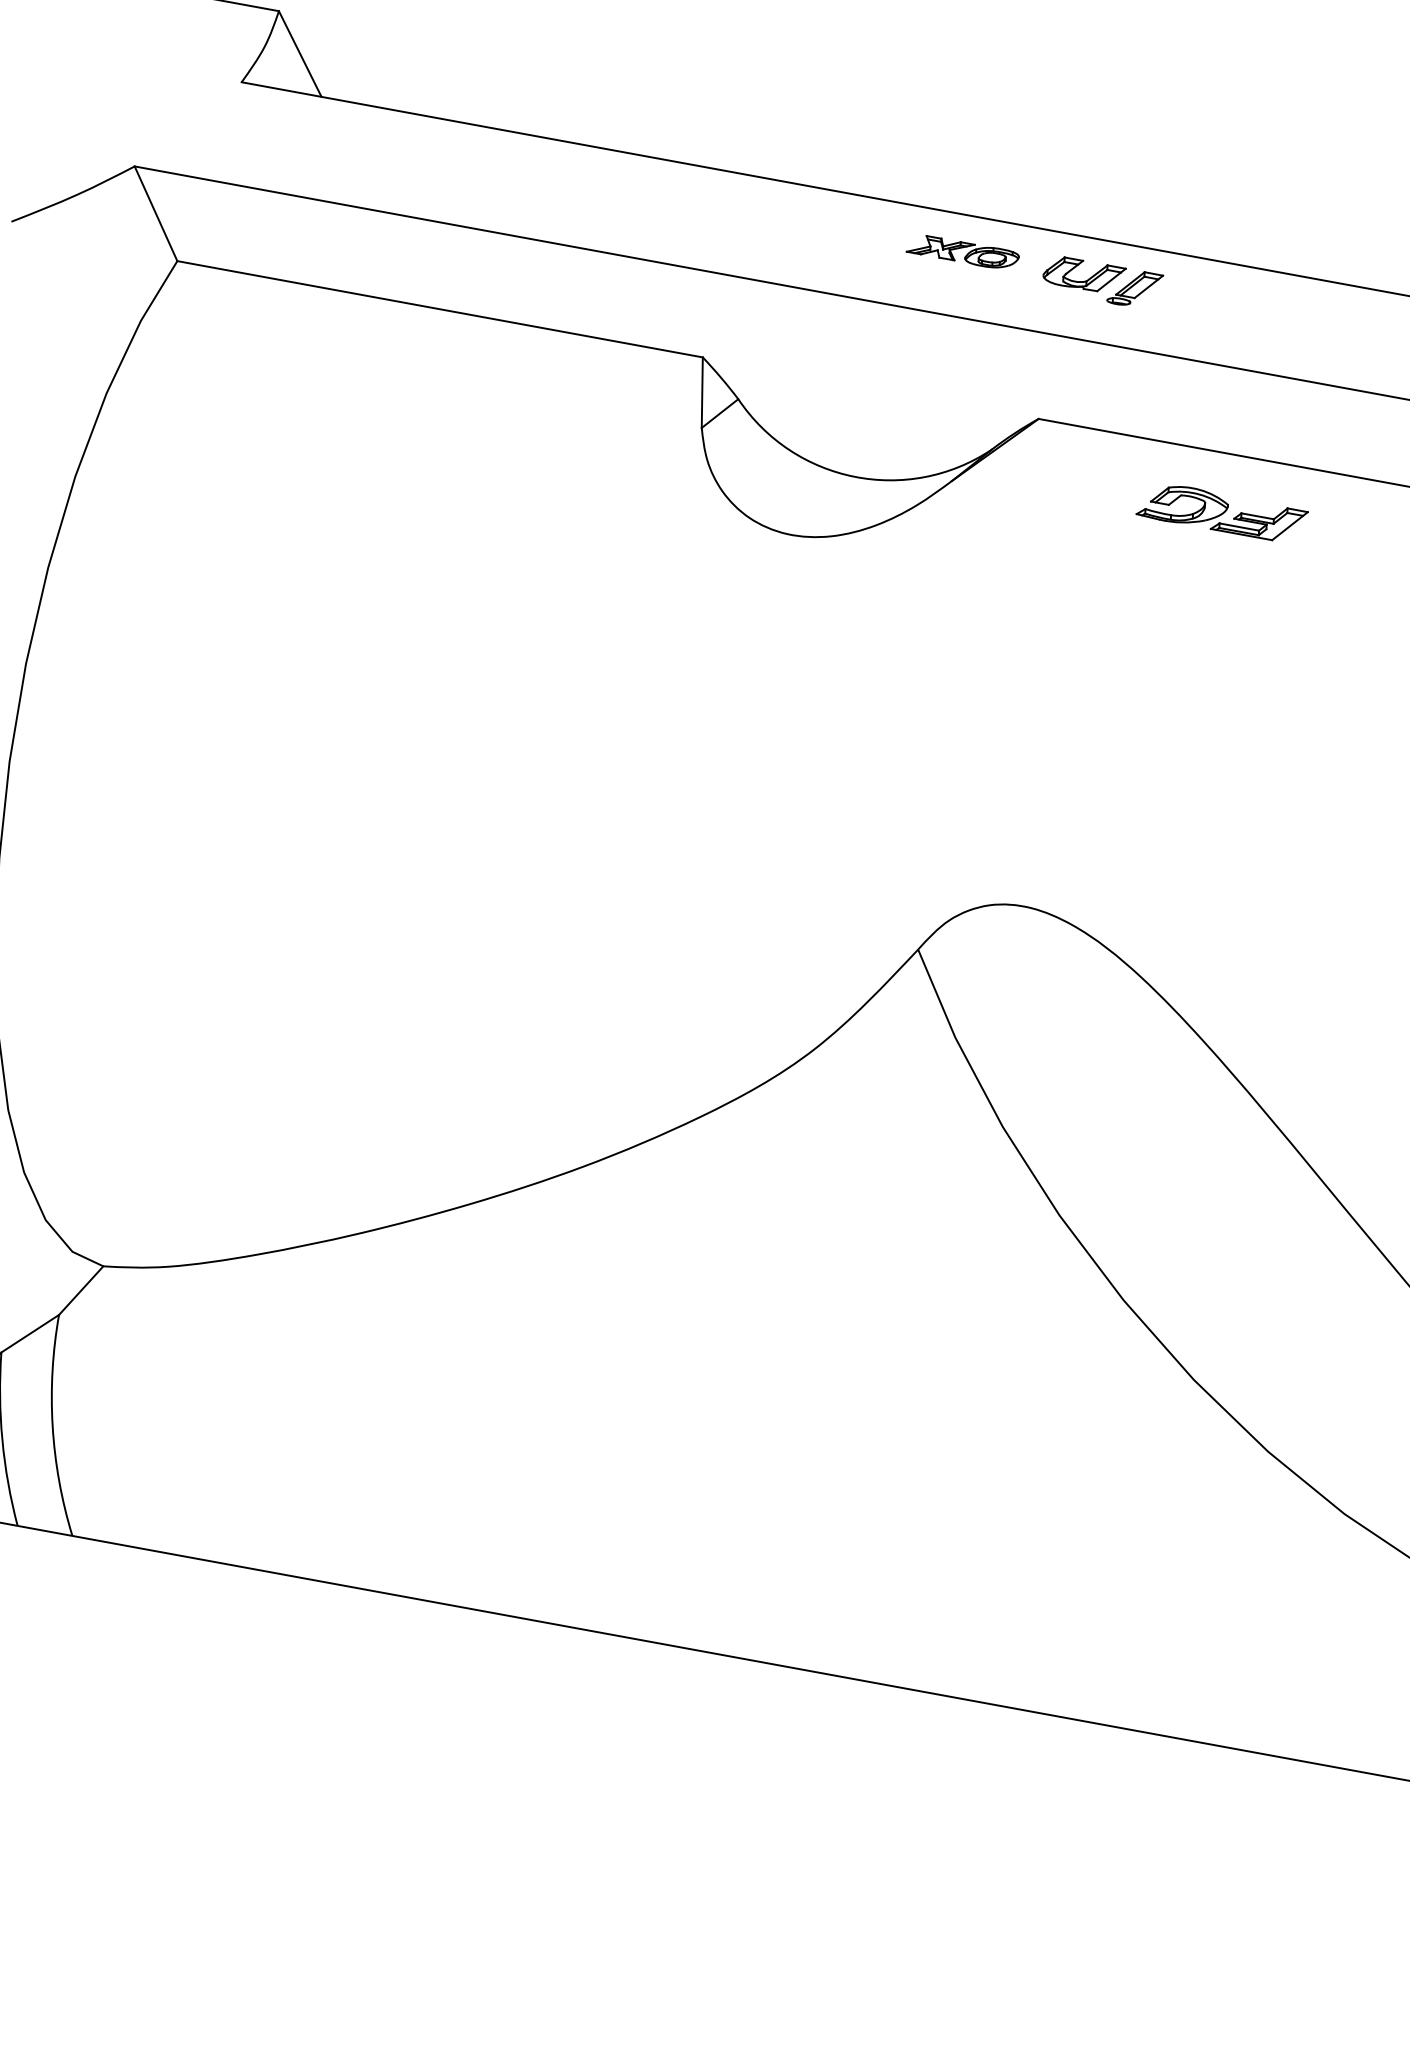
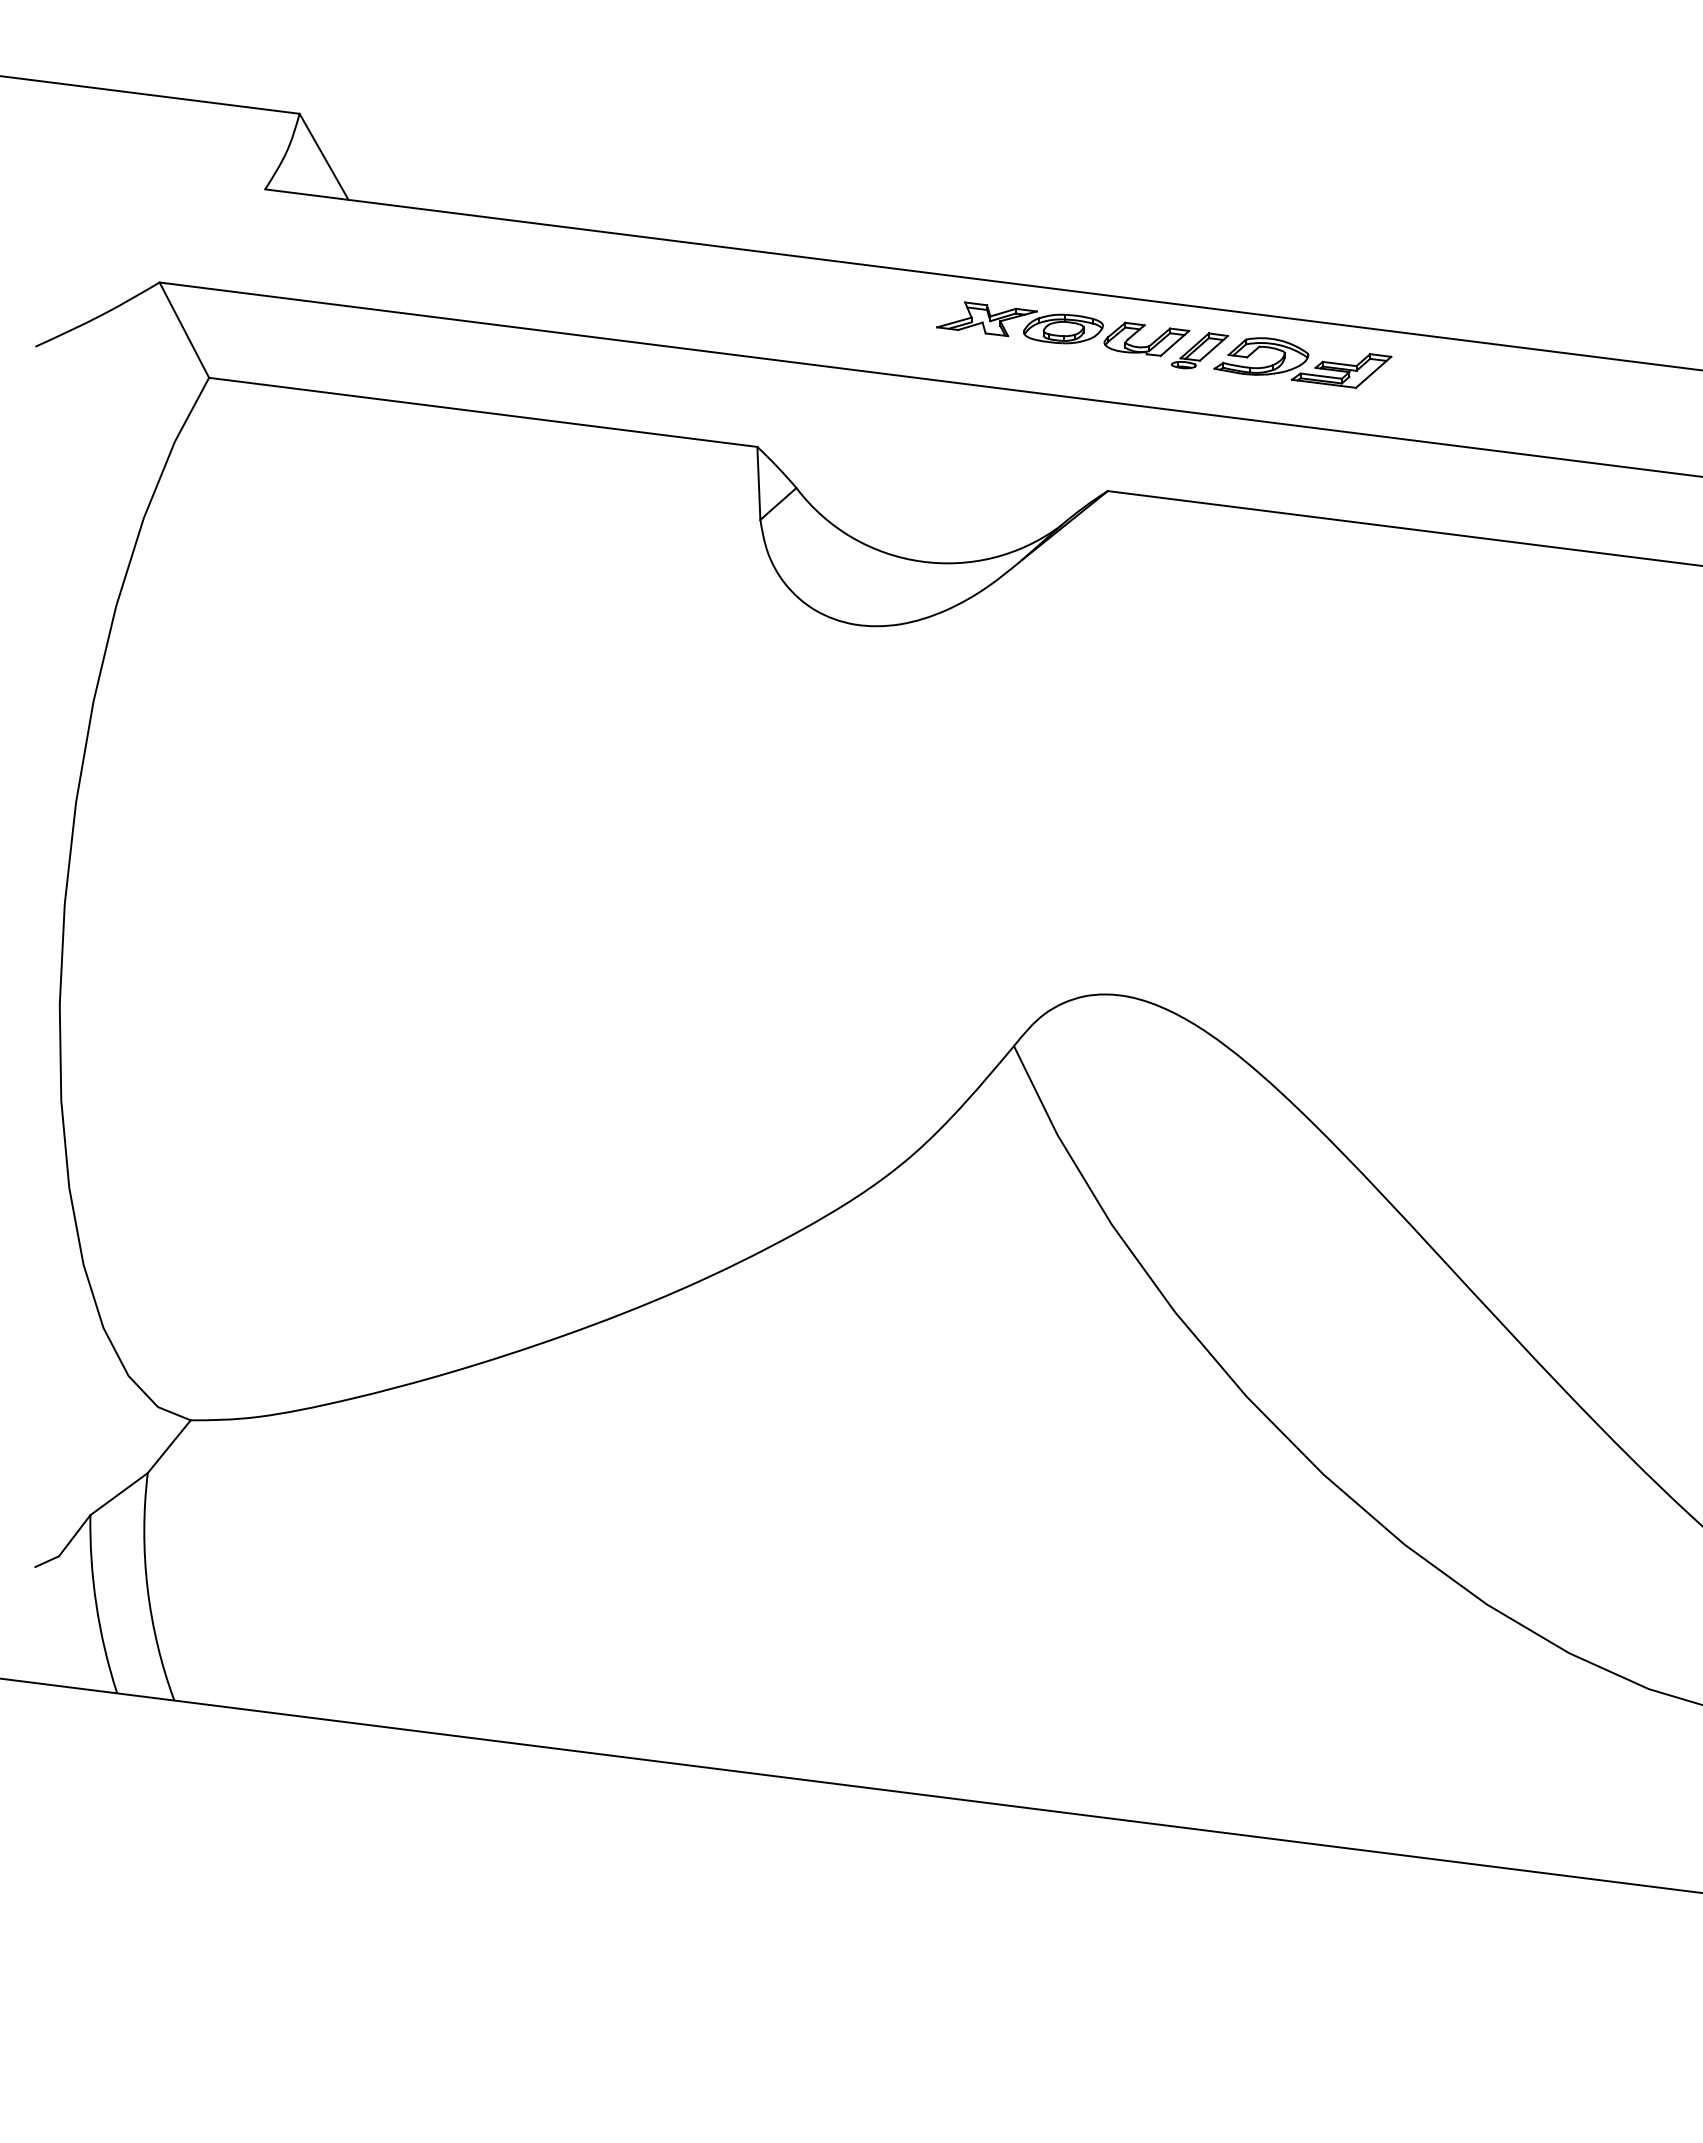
part: (962, 251) -> (1019, 322), size x1.43
part: (1221, 512) -> (1302, 362), moved

